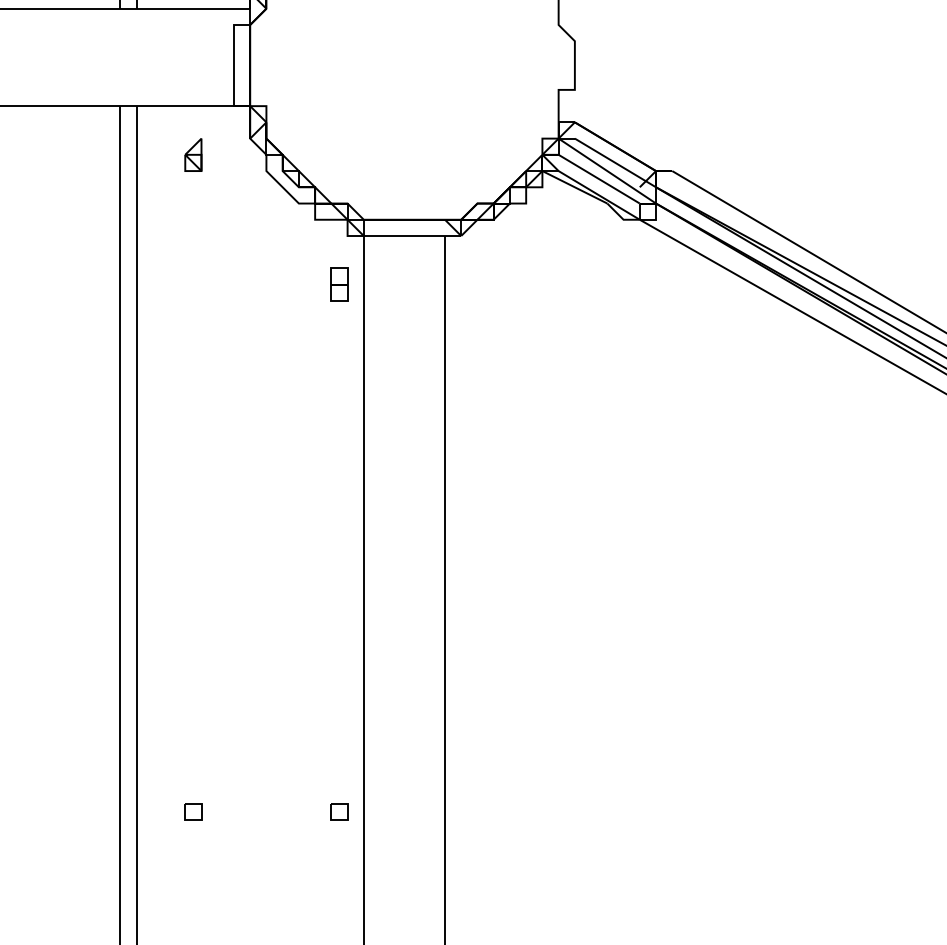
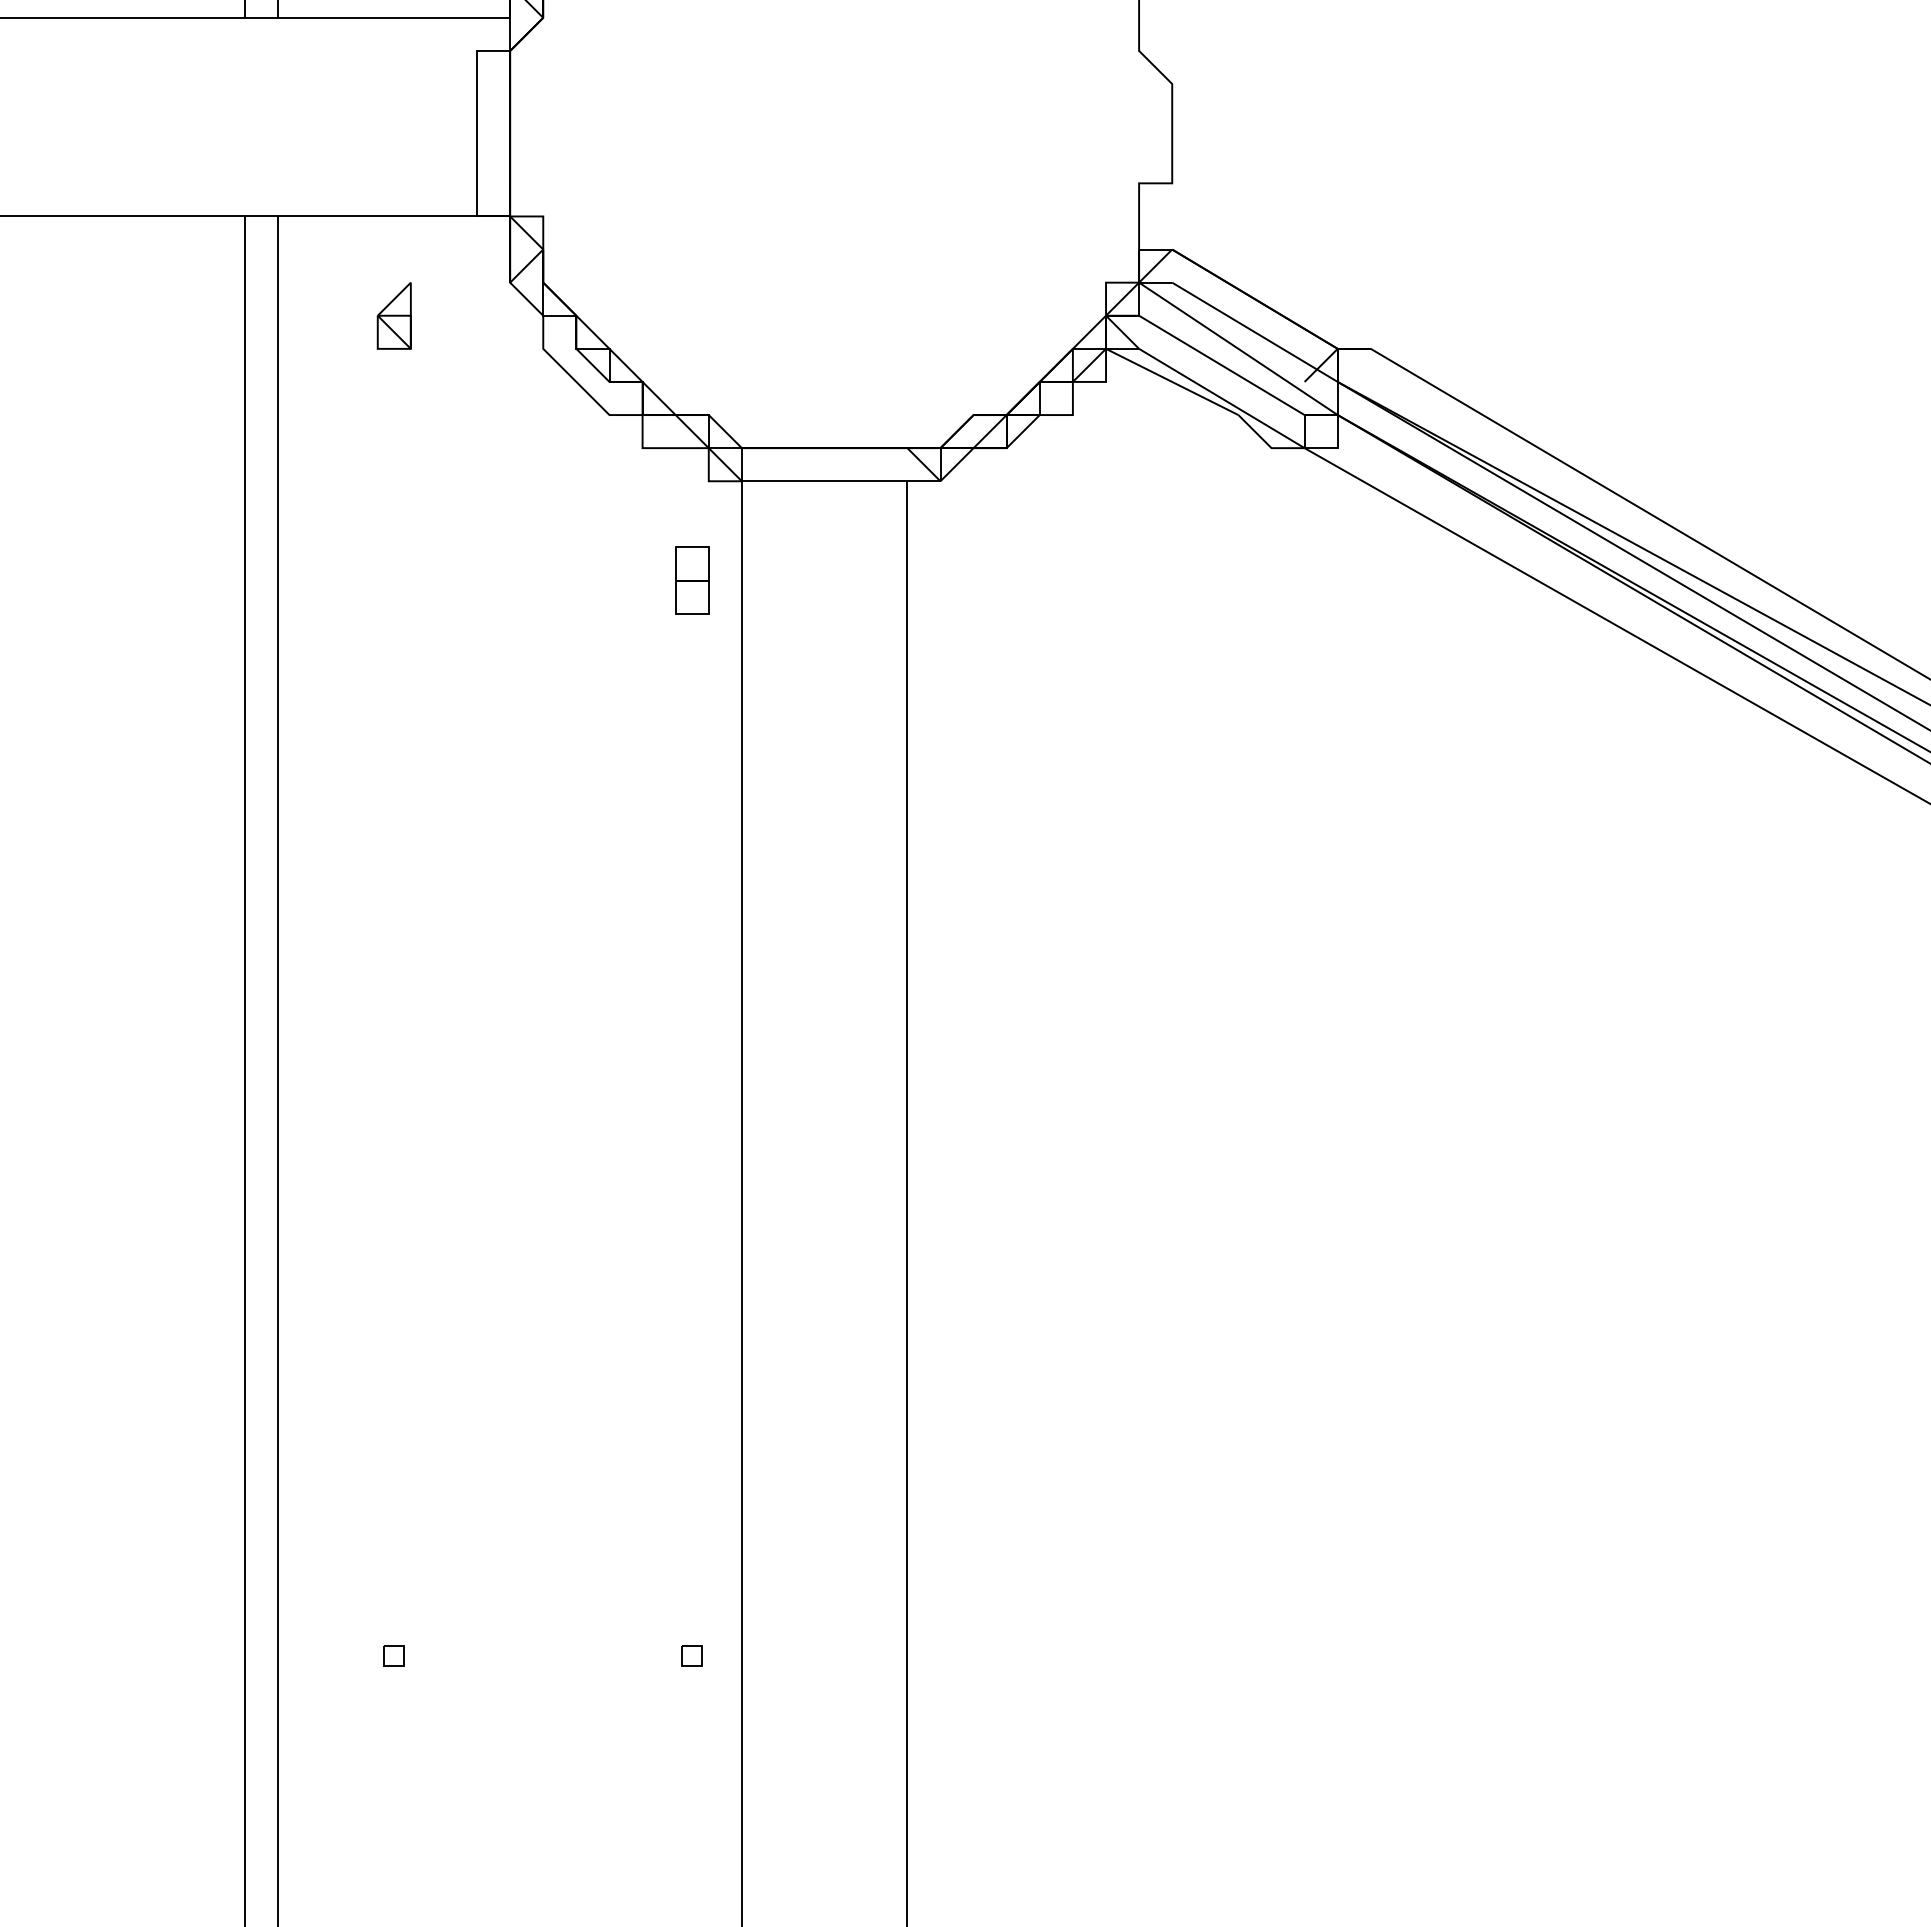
part: (193, 811) -> (394, 1654), size x0.6
part: (339, 811) -> (692, 1654), size x0.6

